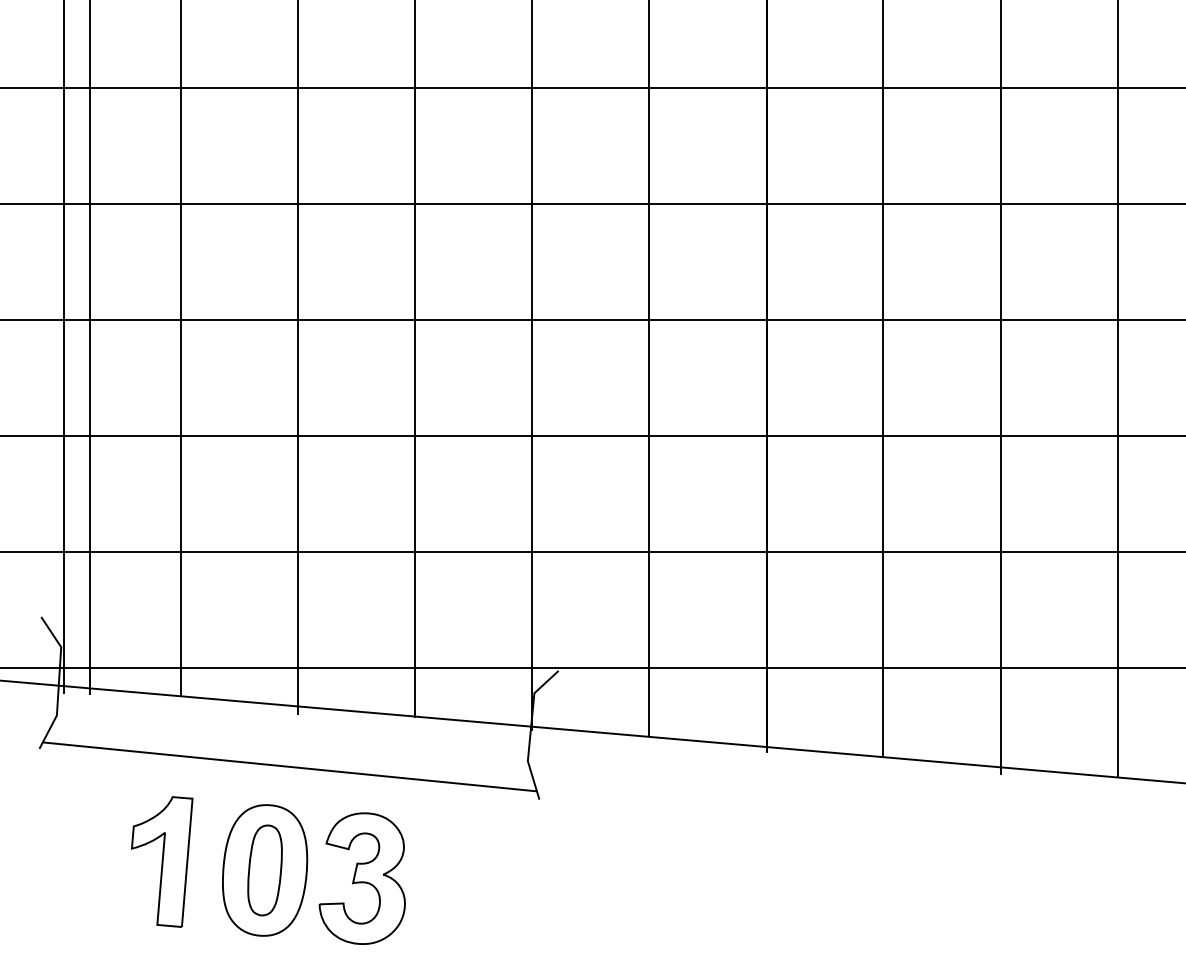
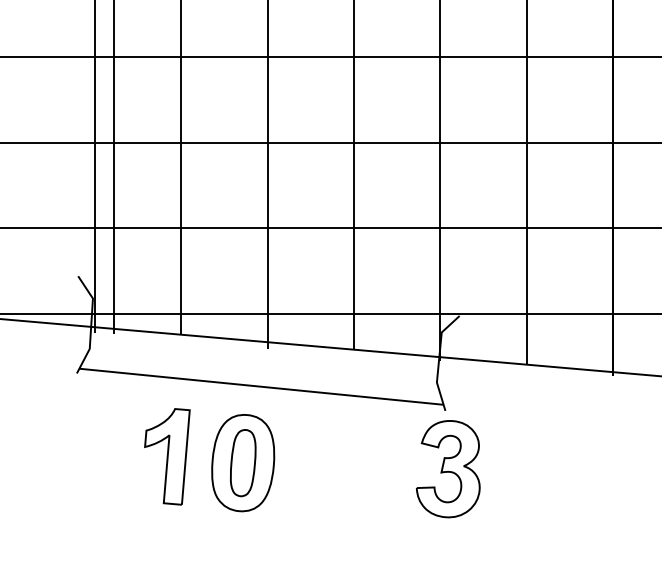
part: (361, 878) -> (447, 469), moved

